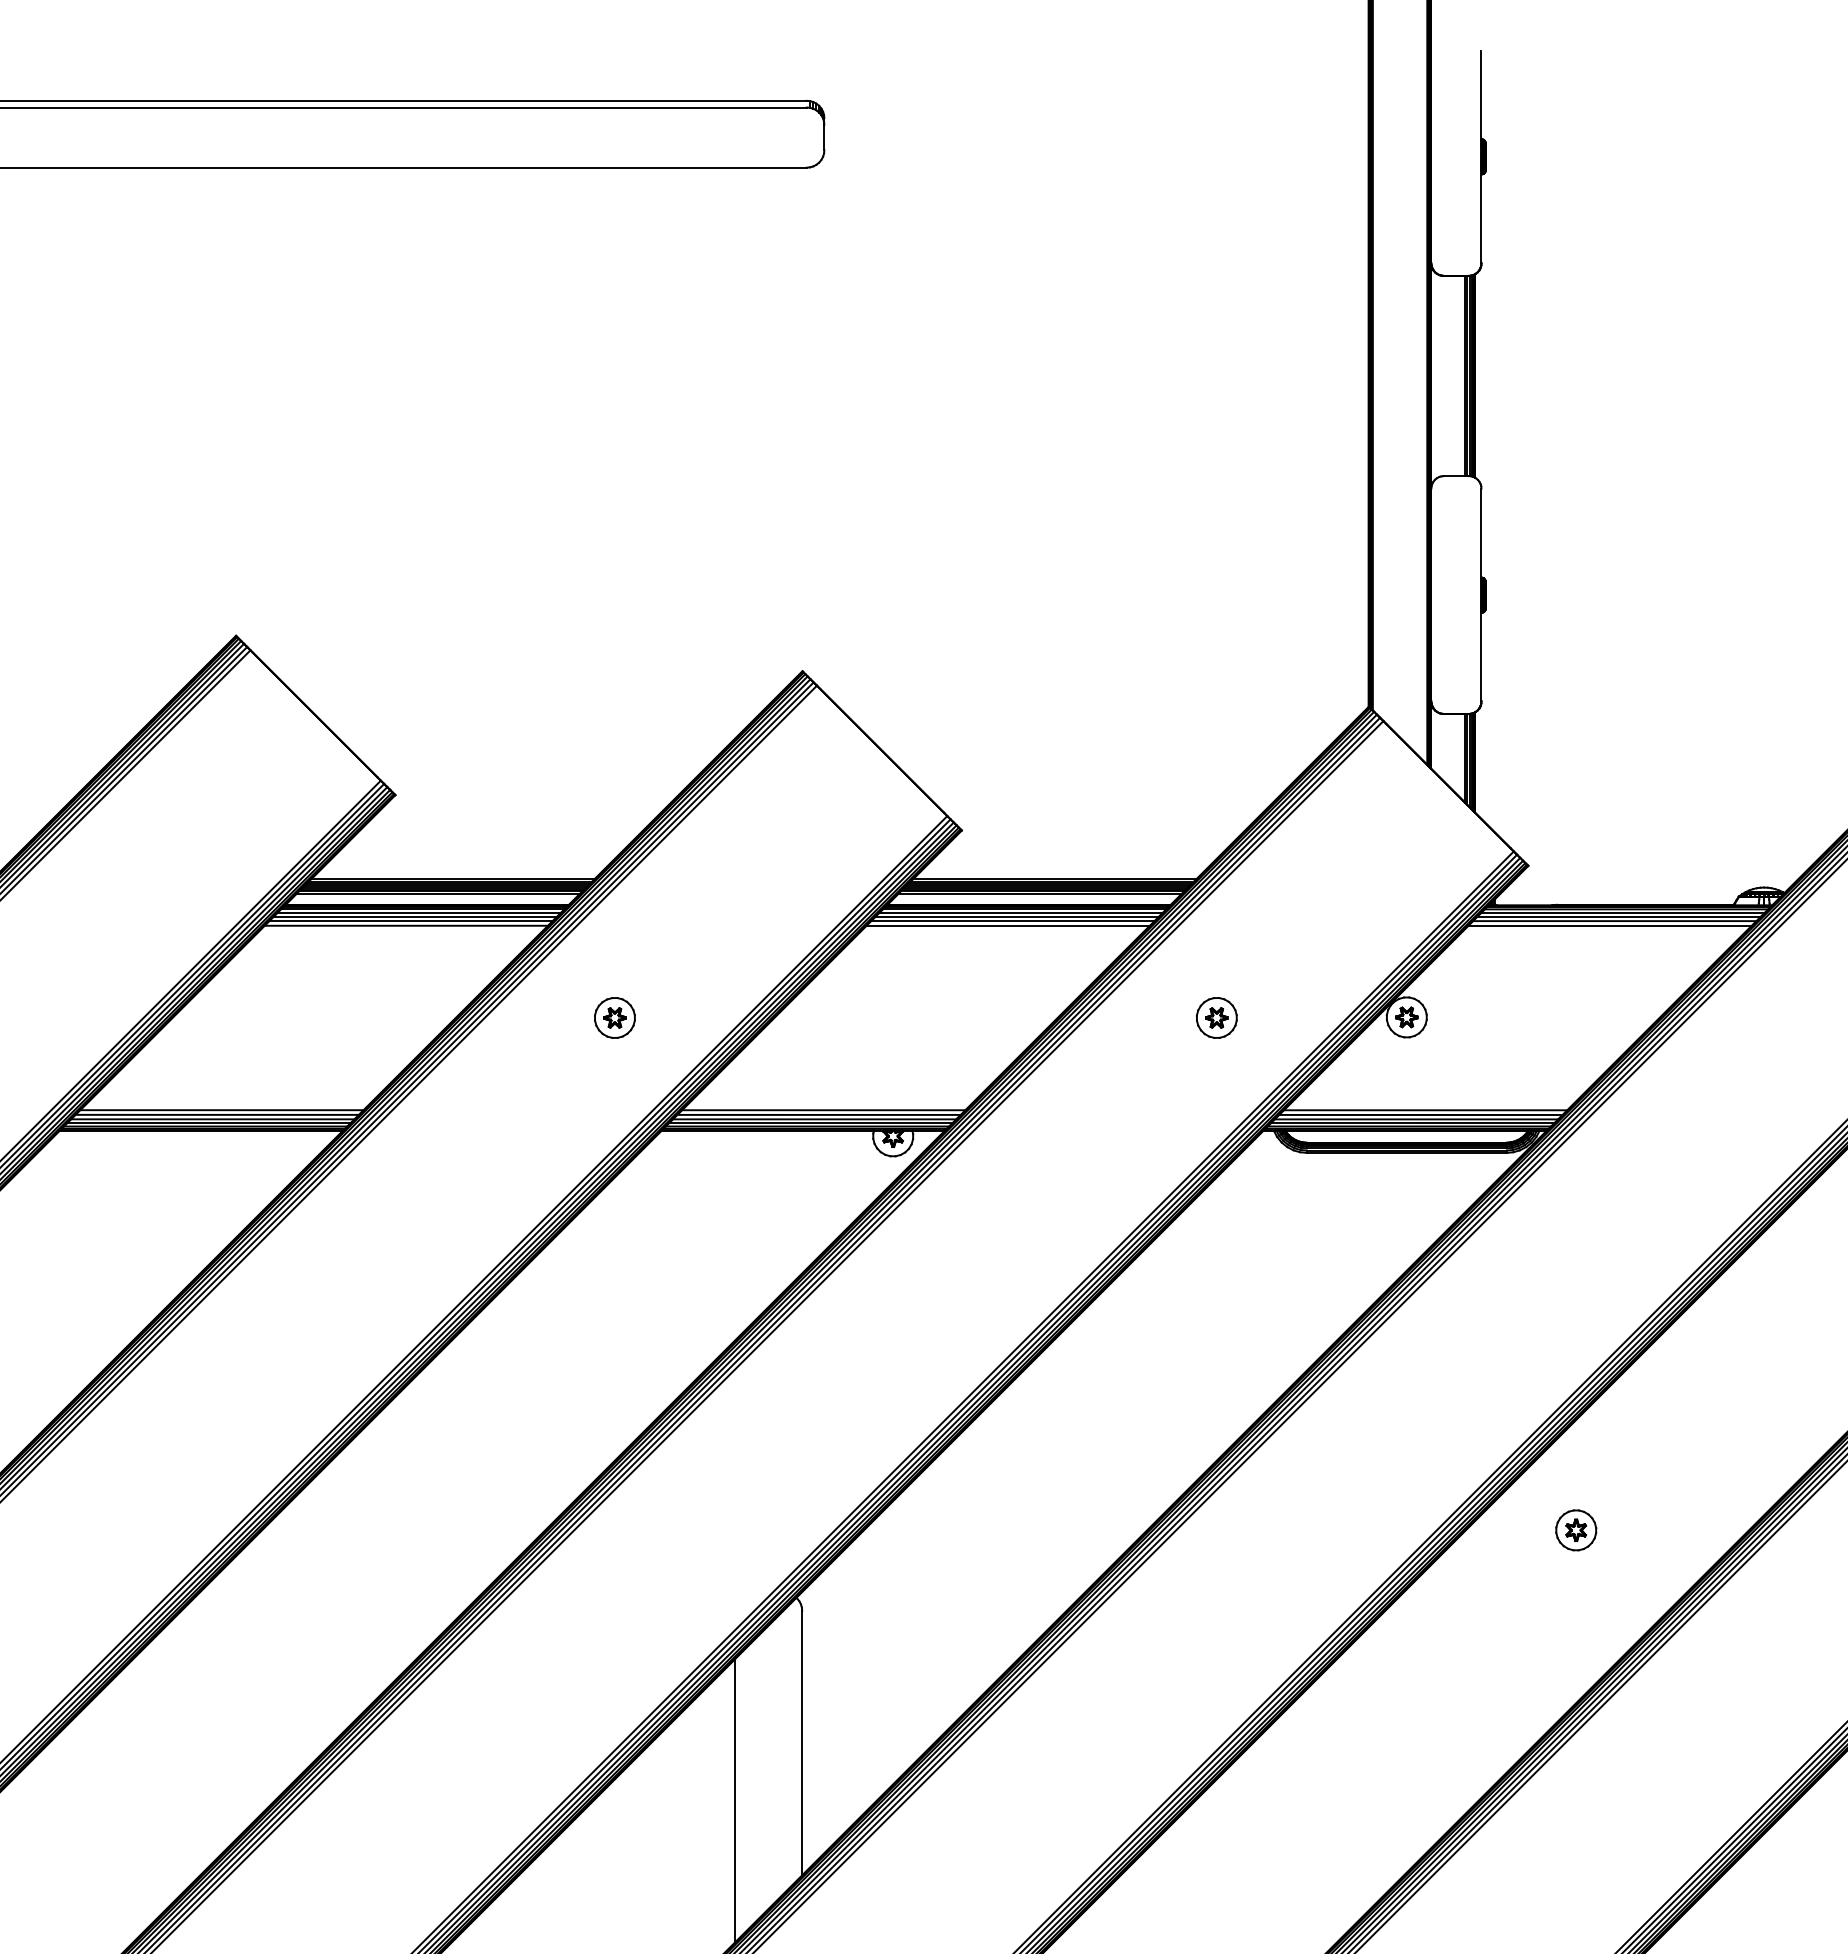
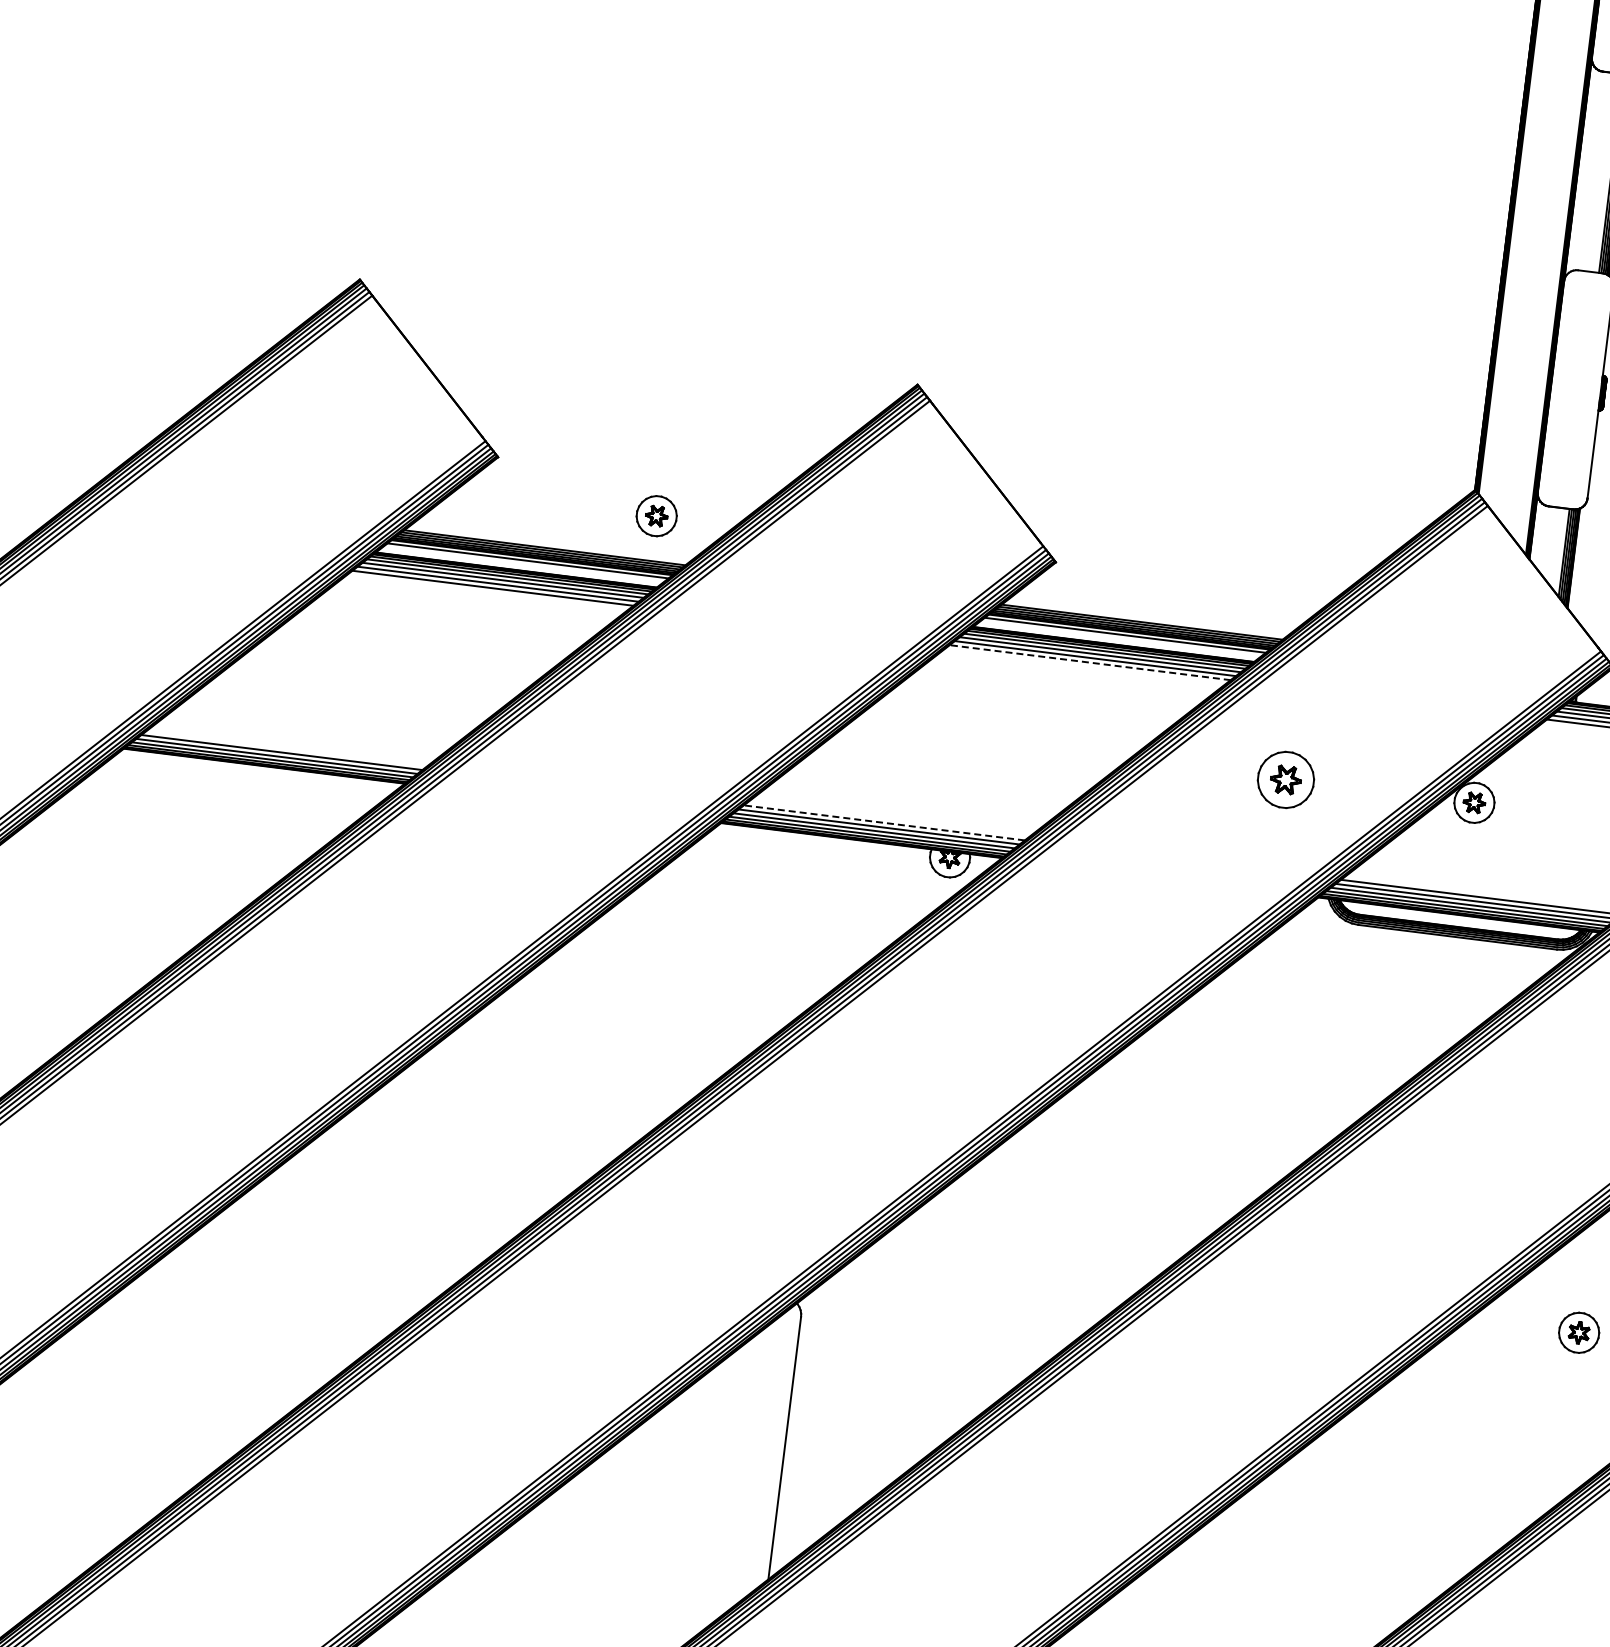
line: (1008, 925) -> (1090, 662), solid -> dashed
part: (614, 1017) -> (656, 515), moved
part: (1216, 1017) -> (1285, 779), size x1.4
line: (221, 1110) -> (286, 748), removed
line: (823, 1110) -> (884, 823), solid -> dashed
line: (734, 1800) -> (710, 1496), removed

